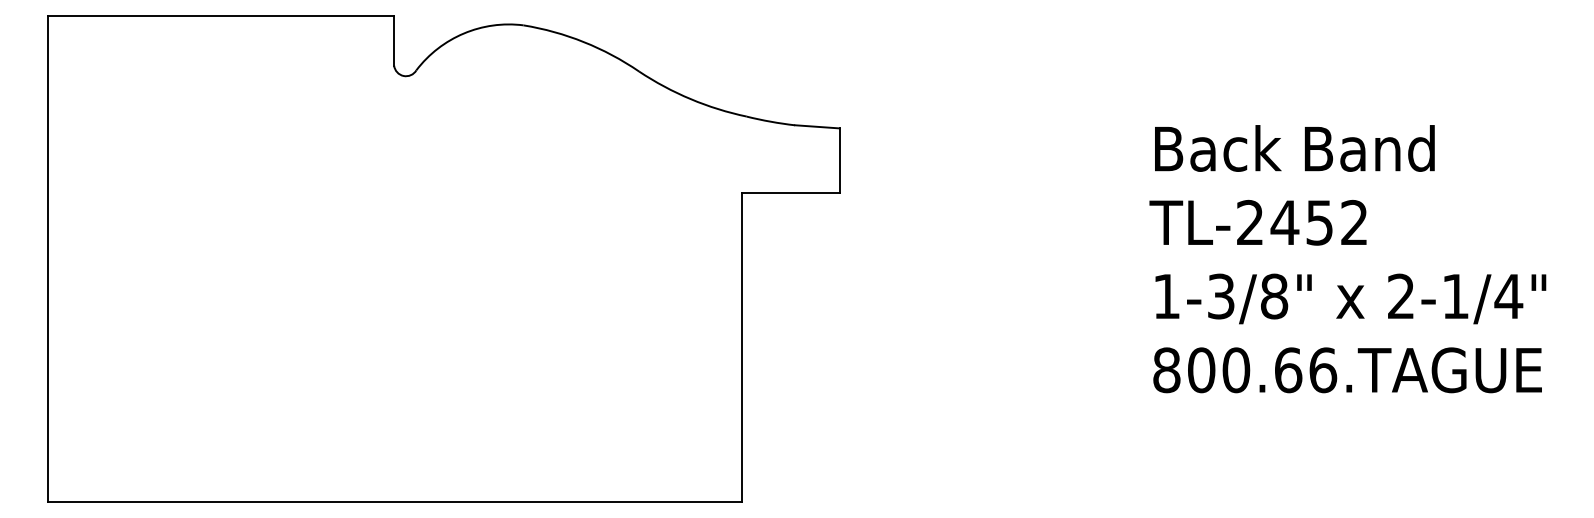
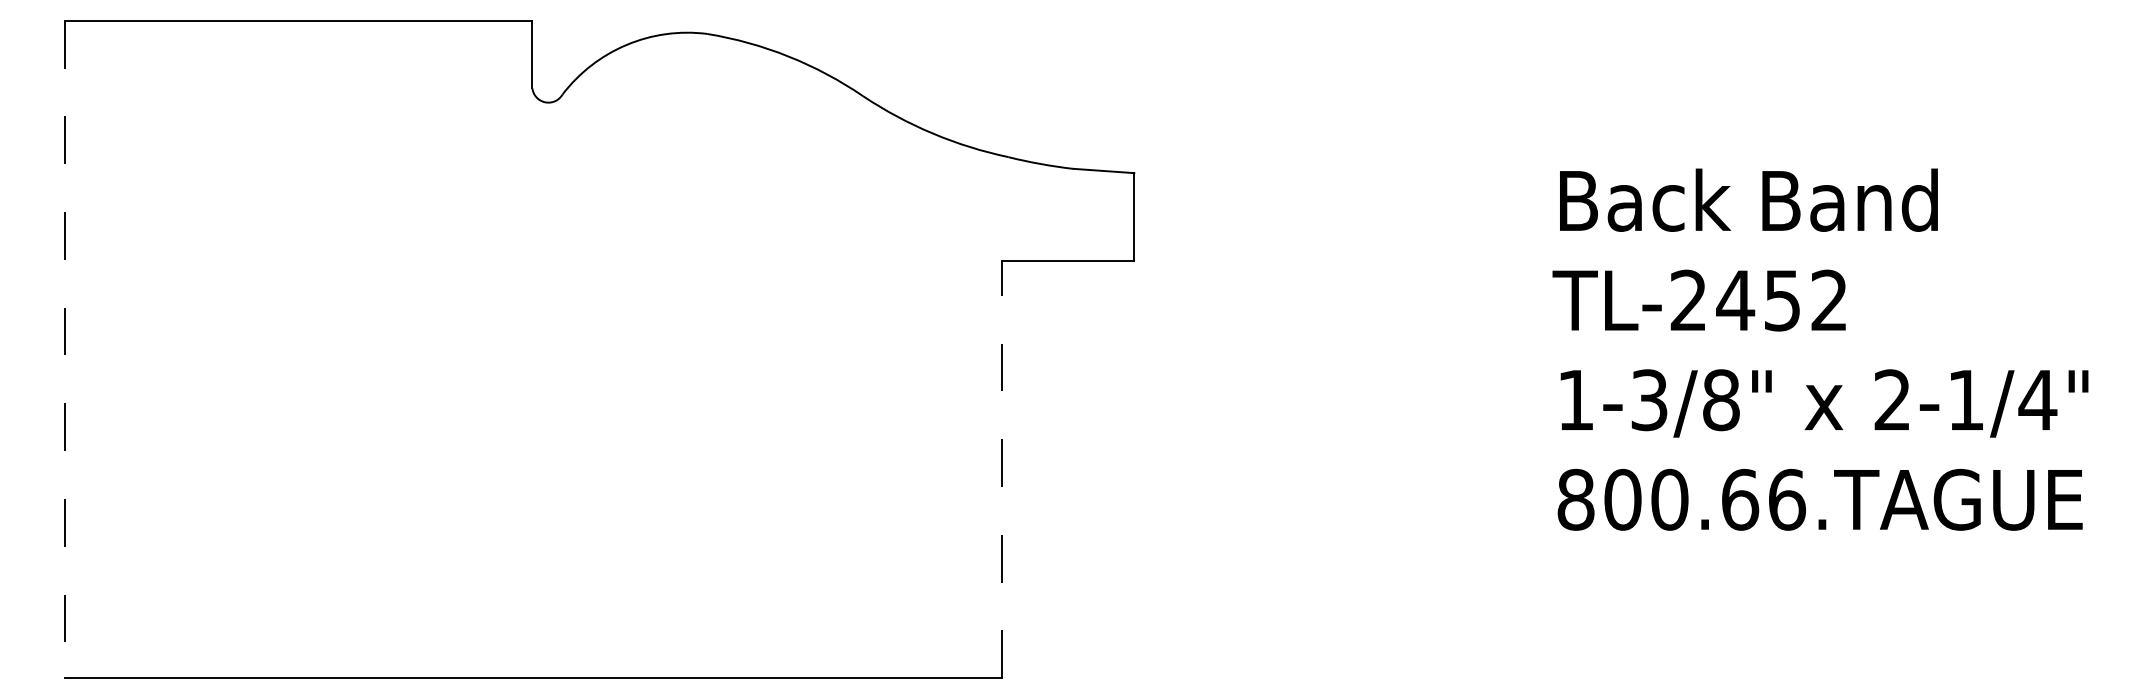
line: (47, 259) -> (64, 349), solid -> dashed
line: (742, 347) -> (1002, 469), solid -> dashed

